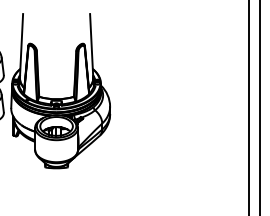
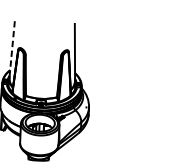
line: (21, 45) -> (12, 49), solid -> dashed

